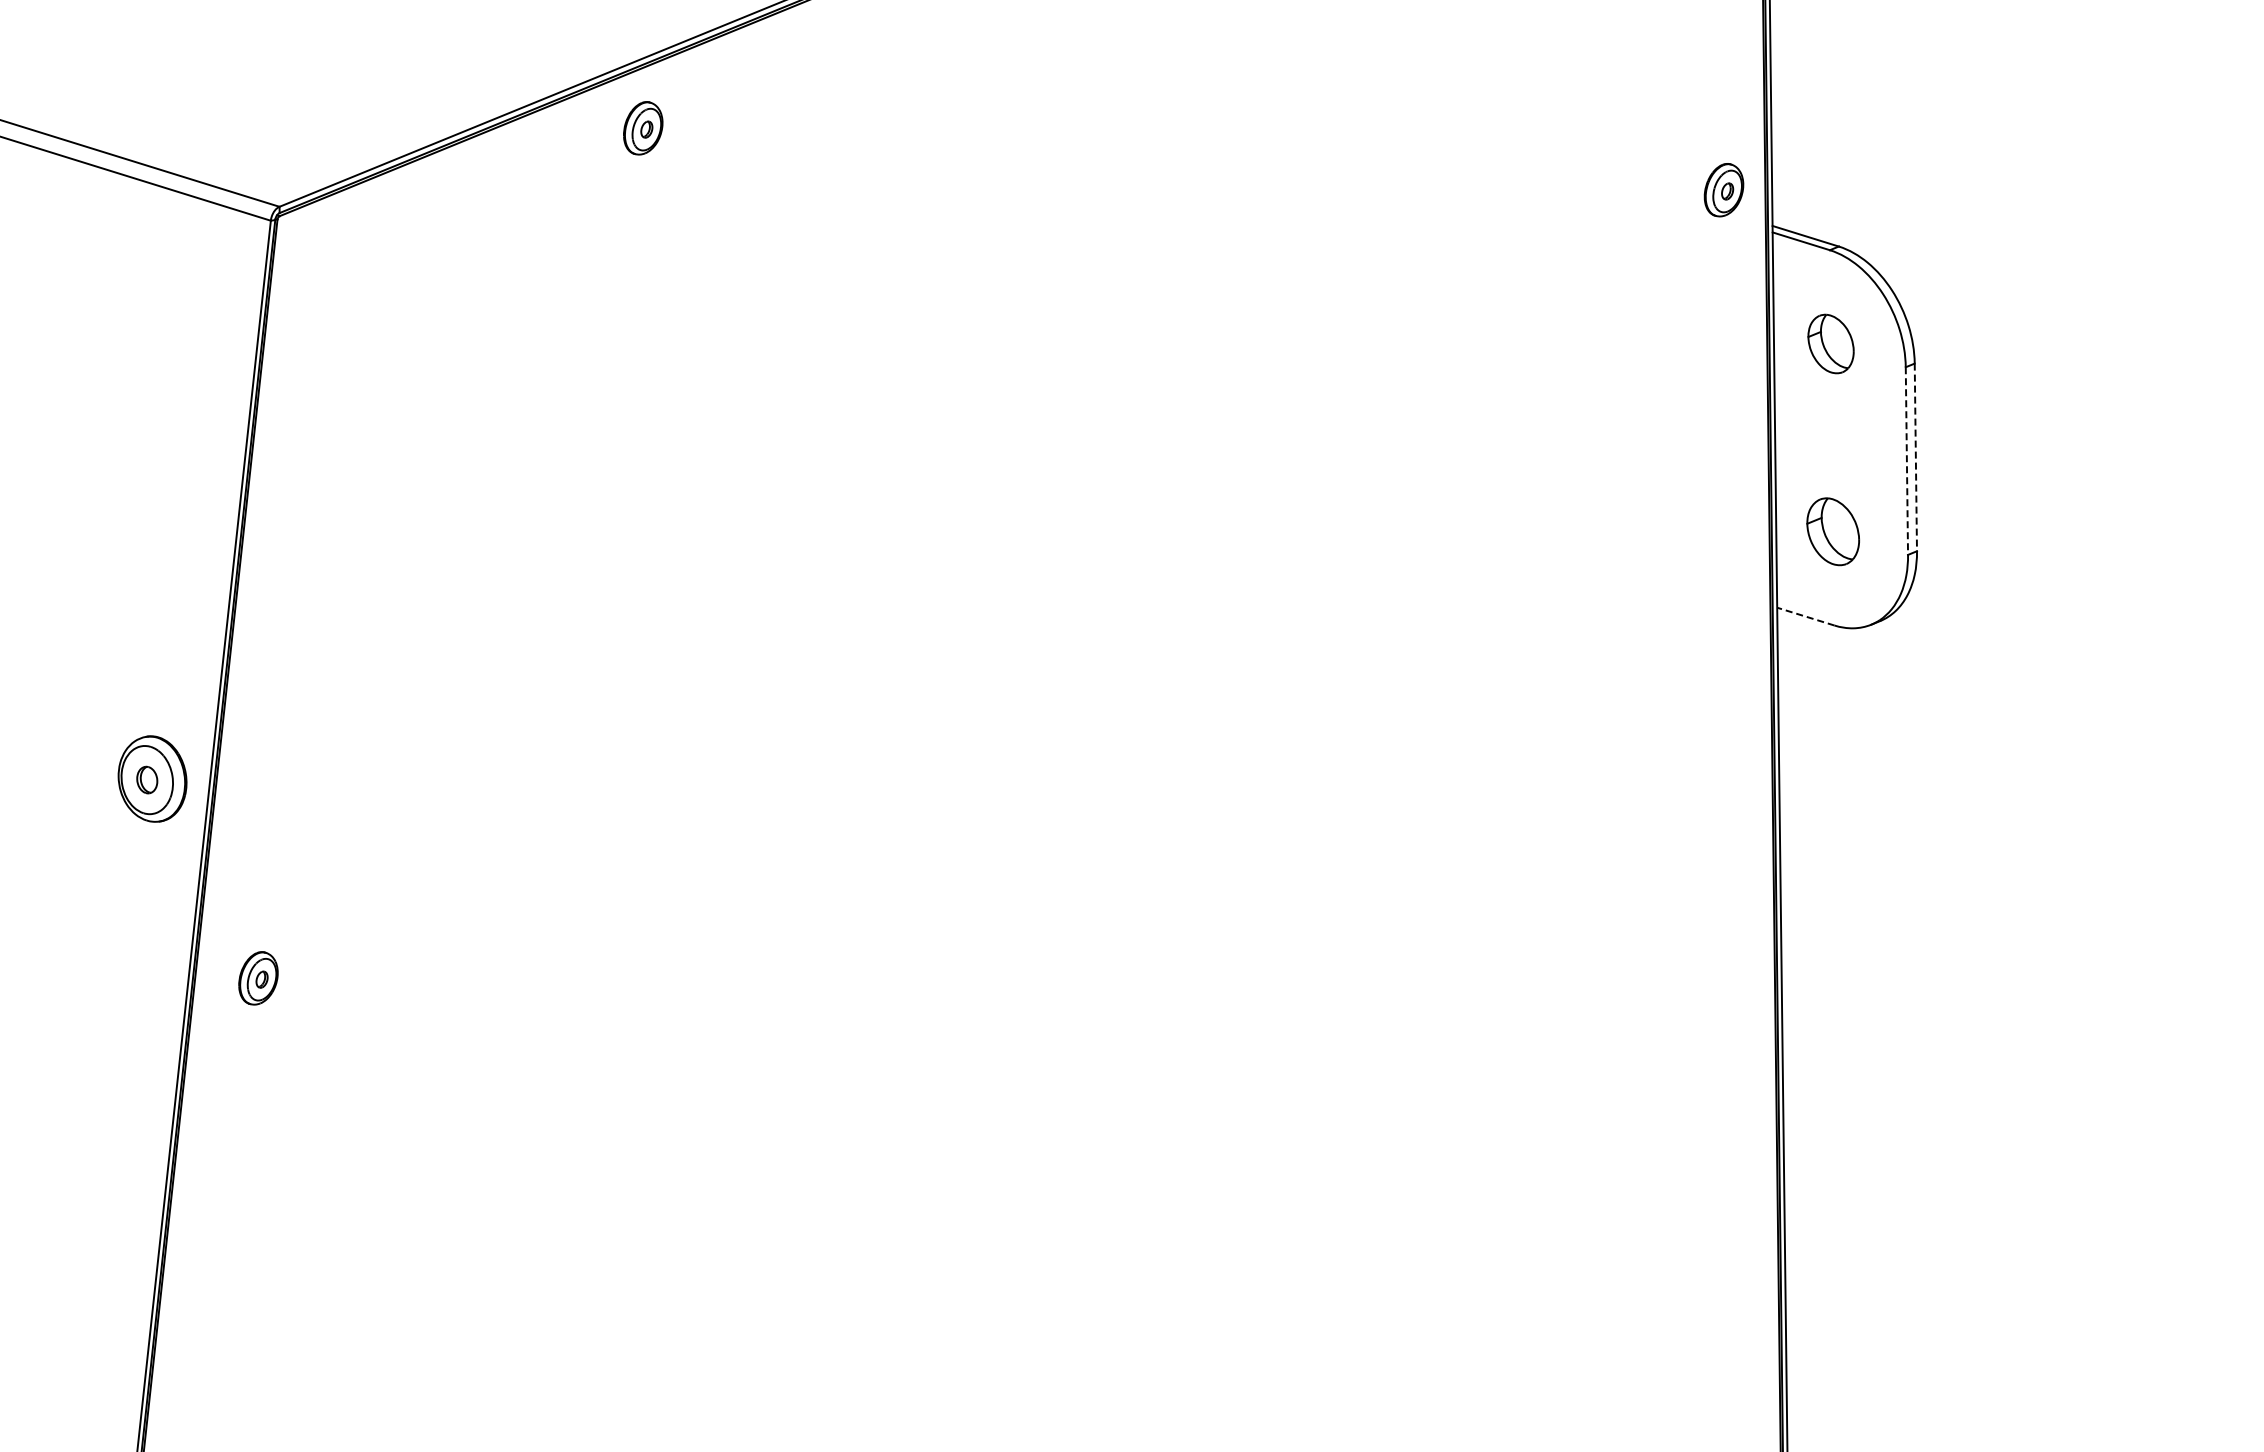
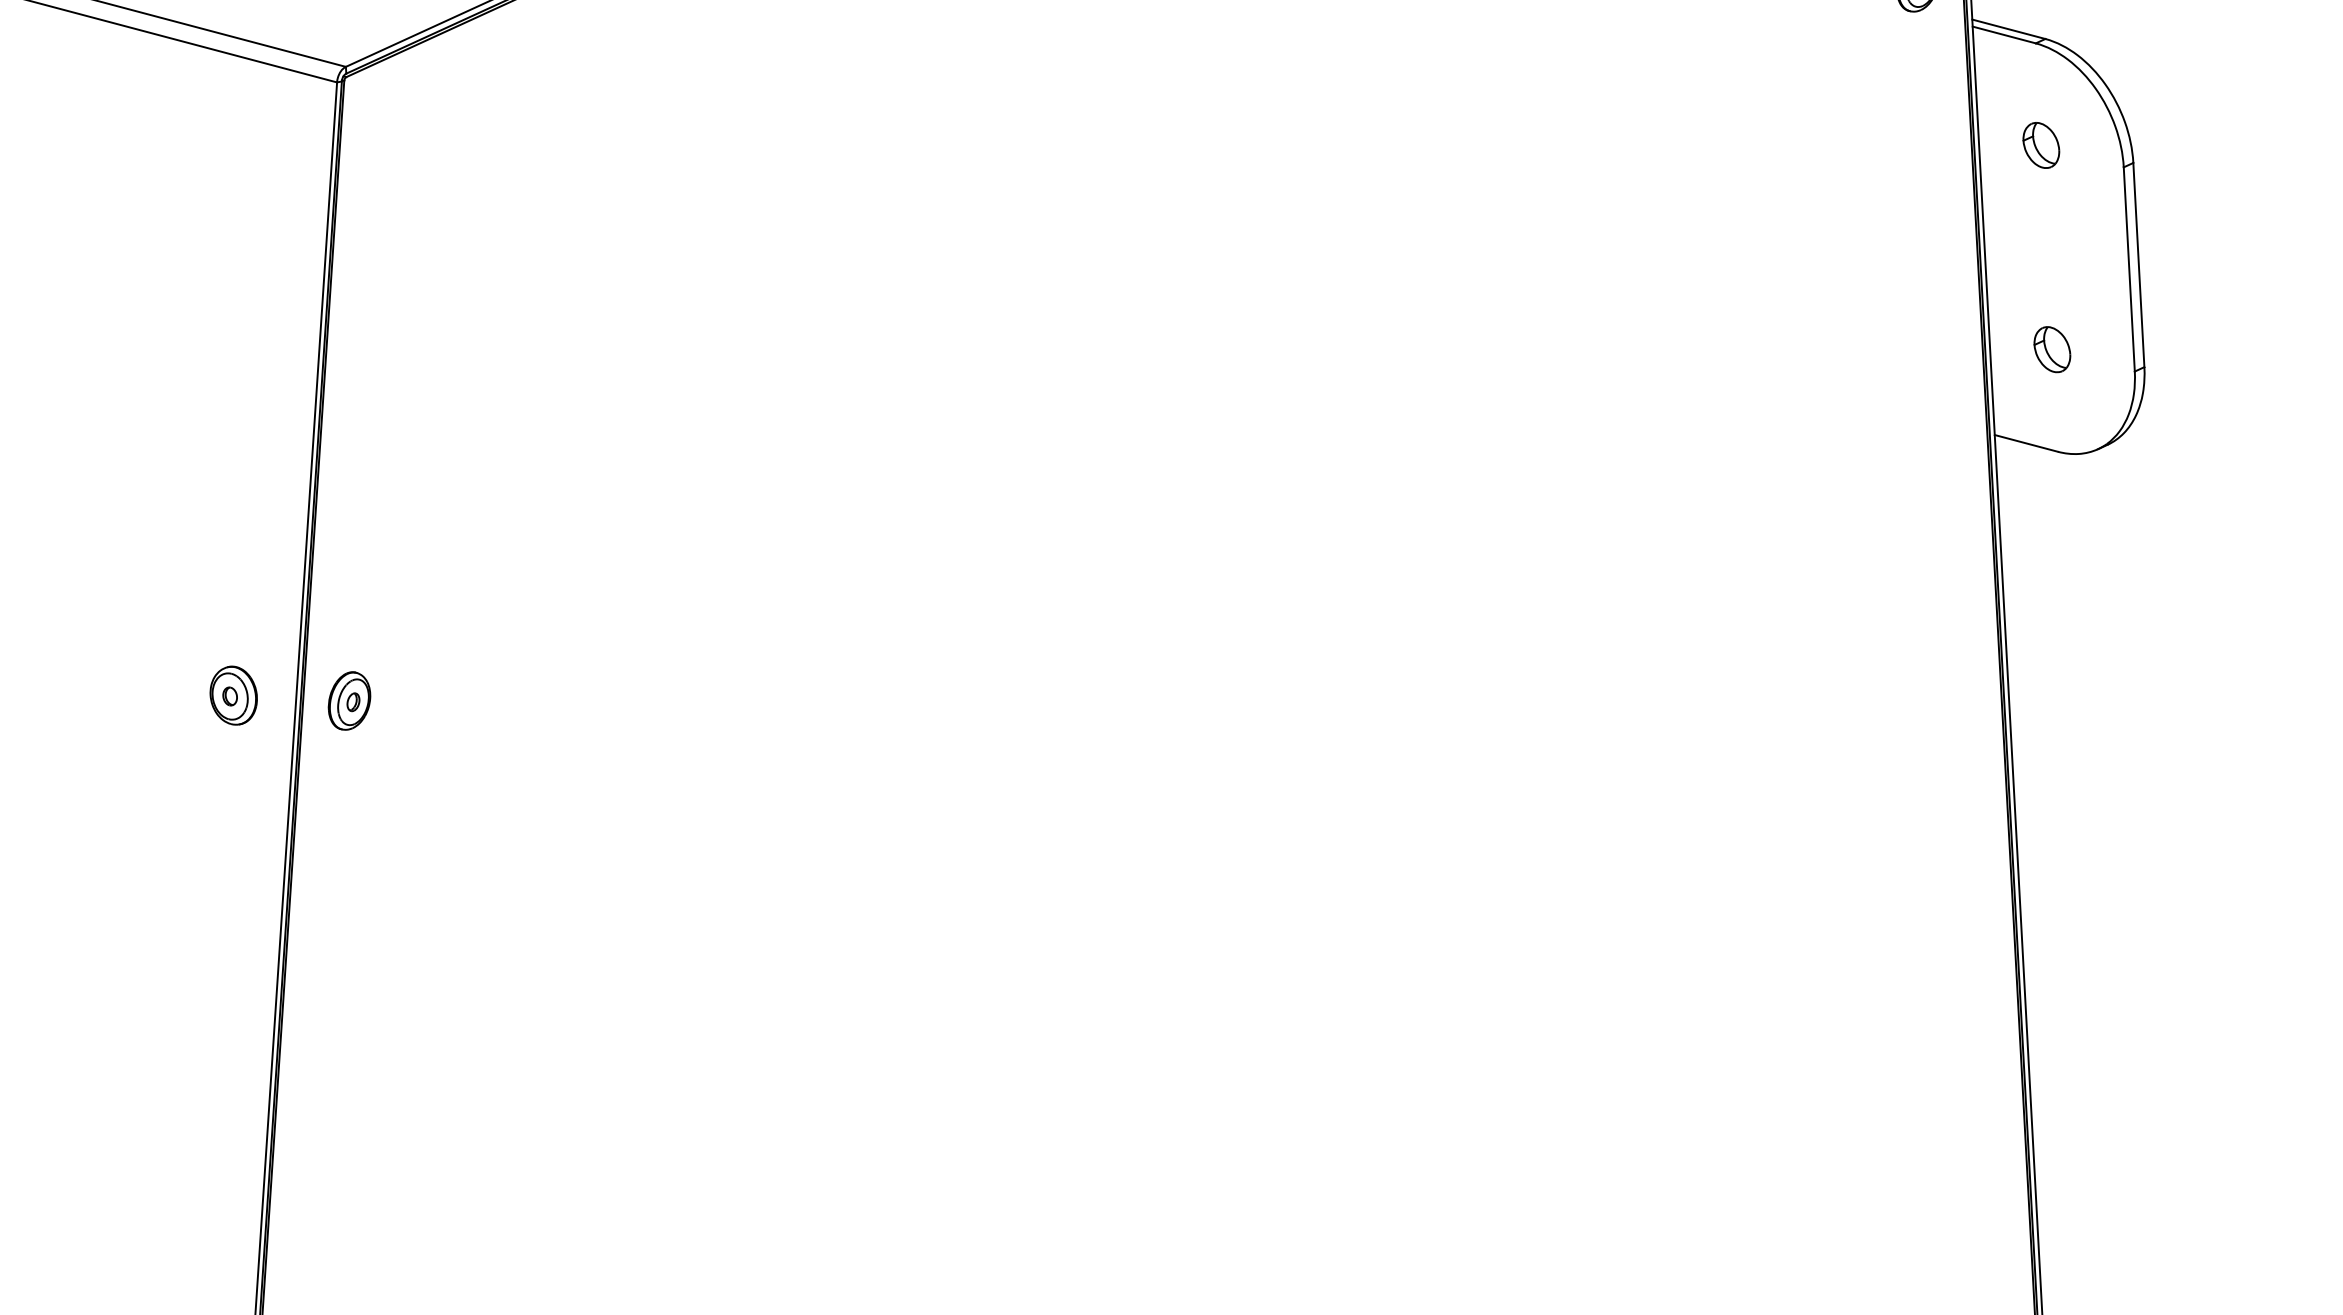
part: (1830, 343) -> (2040, 144), size x0.71
line: (1915, 457) -> (2138, 265), dashed -> solid
line: (1906, 461) -> (2128, 269), dashed -> solid
part: (1833, 531) -> (2052, 349), size x0.62
line: (1805, 616) -> (2025, 443), dashed -> solid
part: (152, 778) -> (233, 695), size x0.62
part: (258, 978) -> (349, 701), moved

